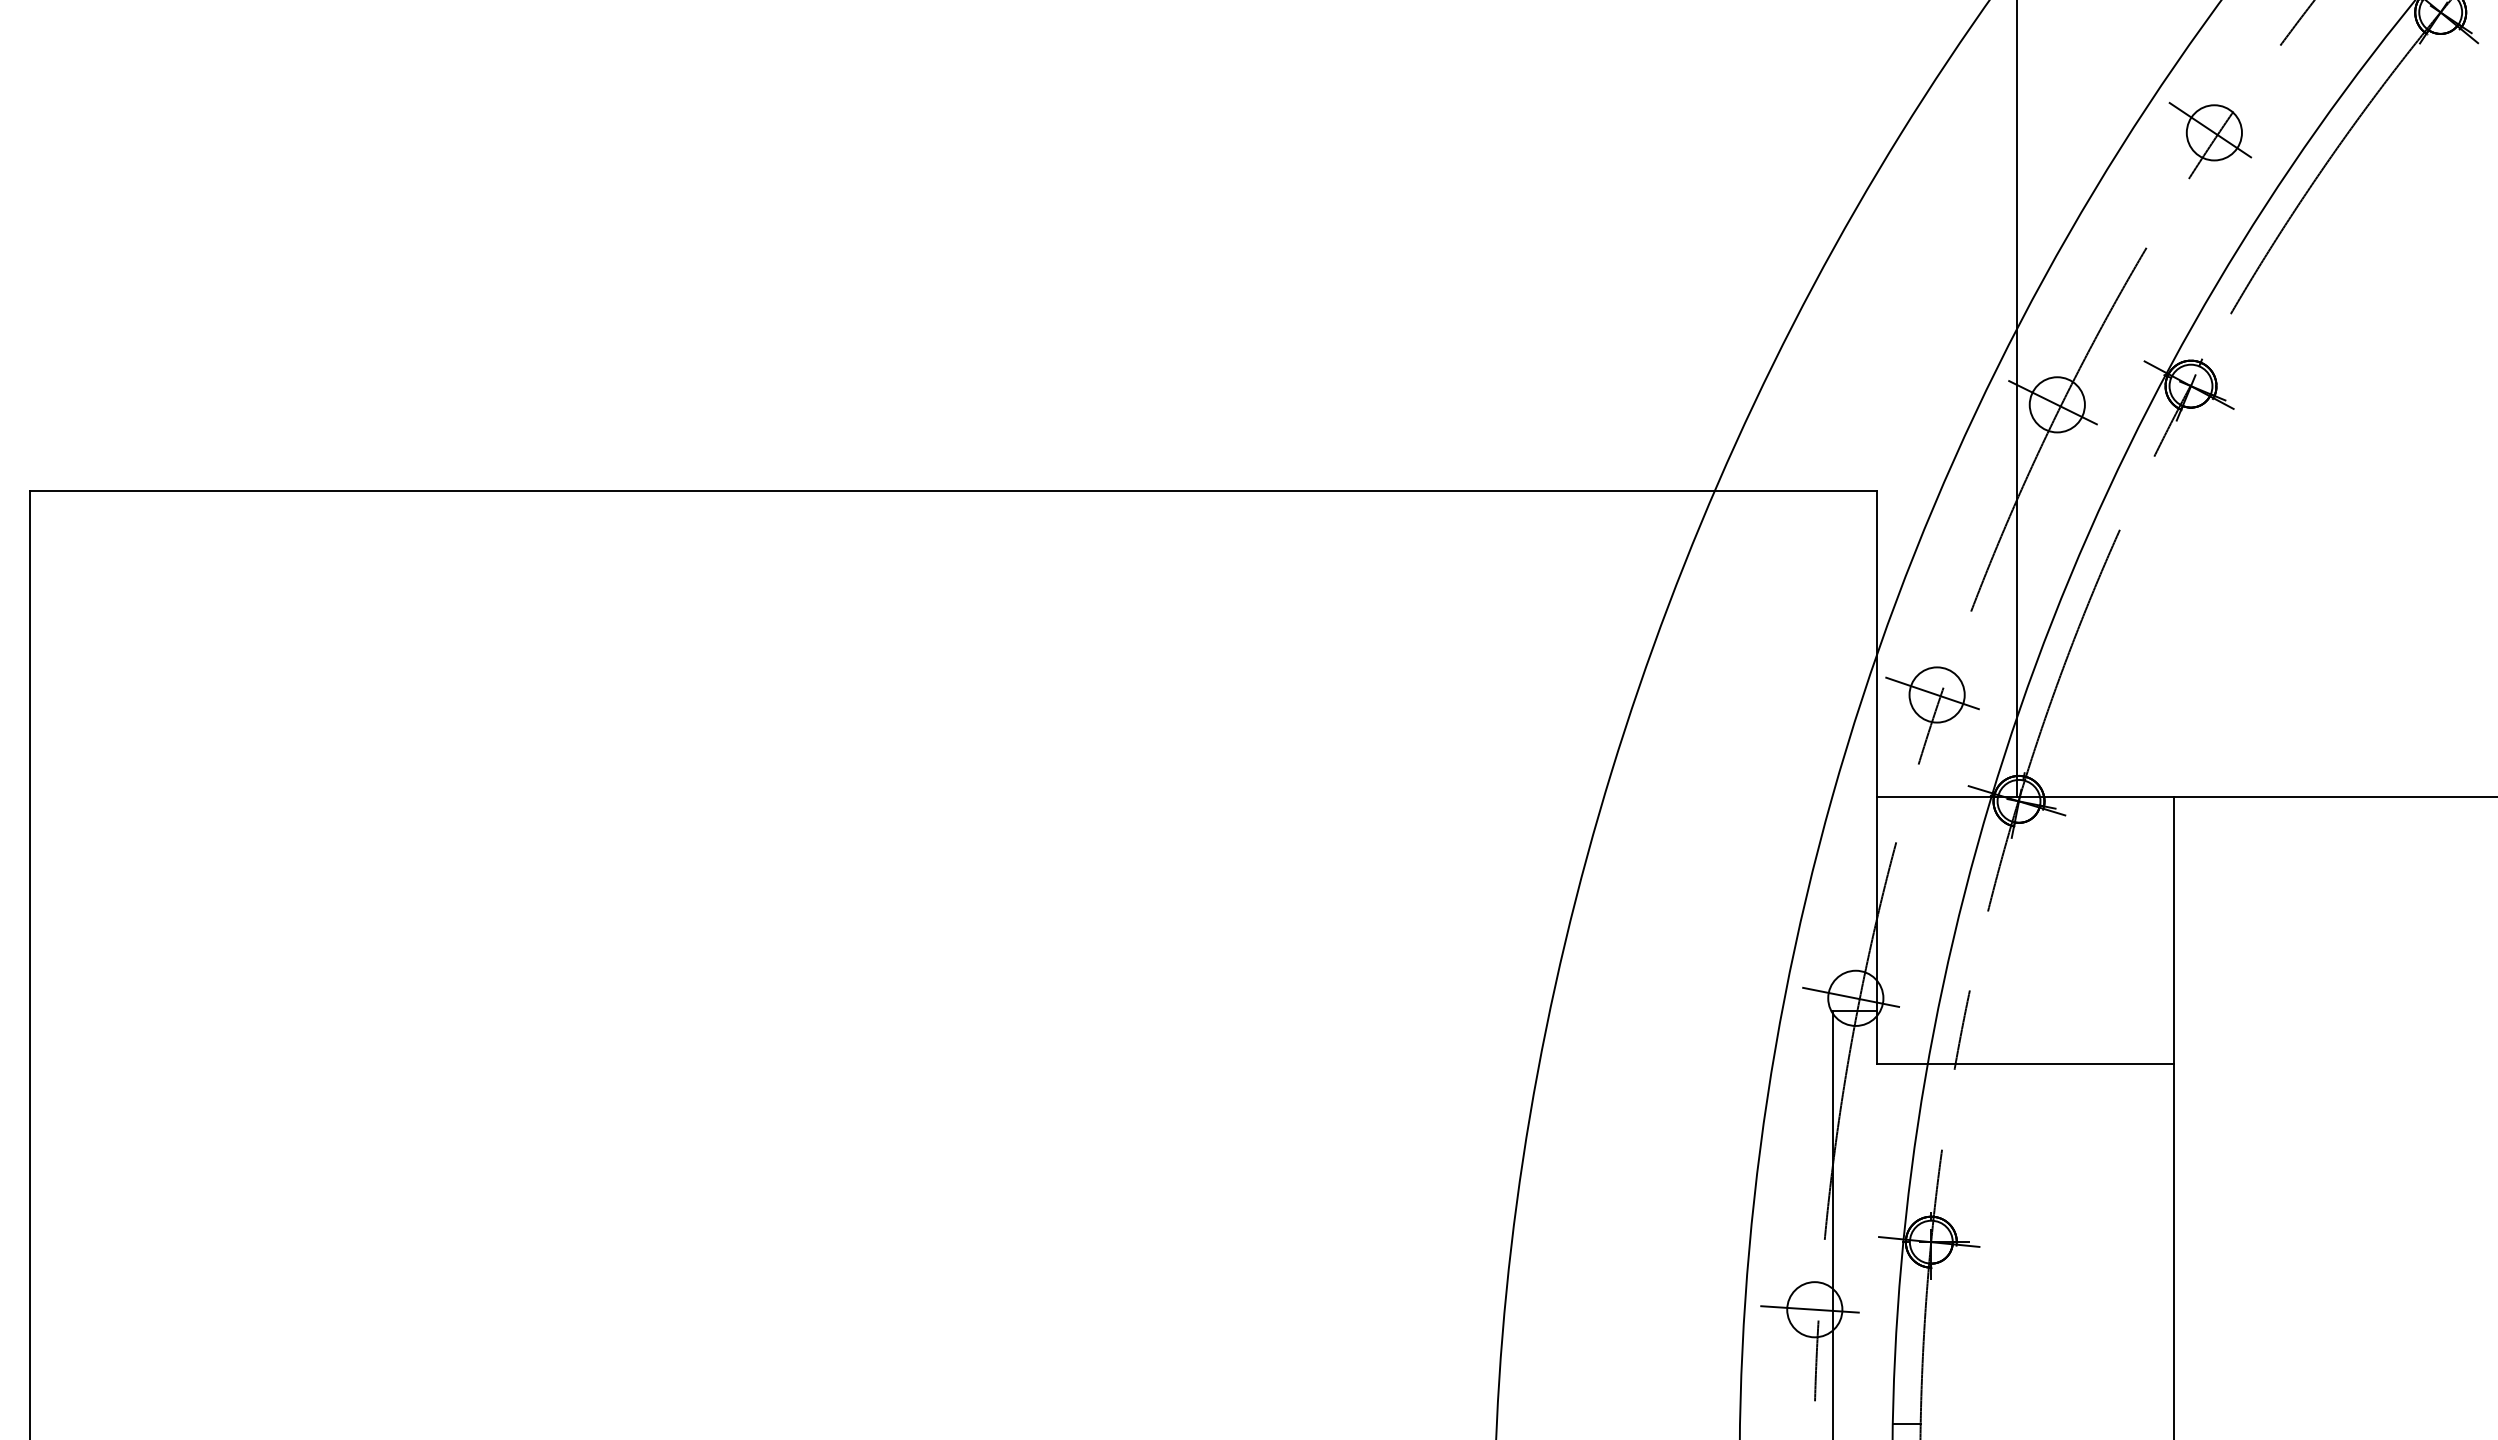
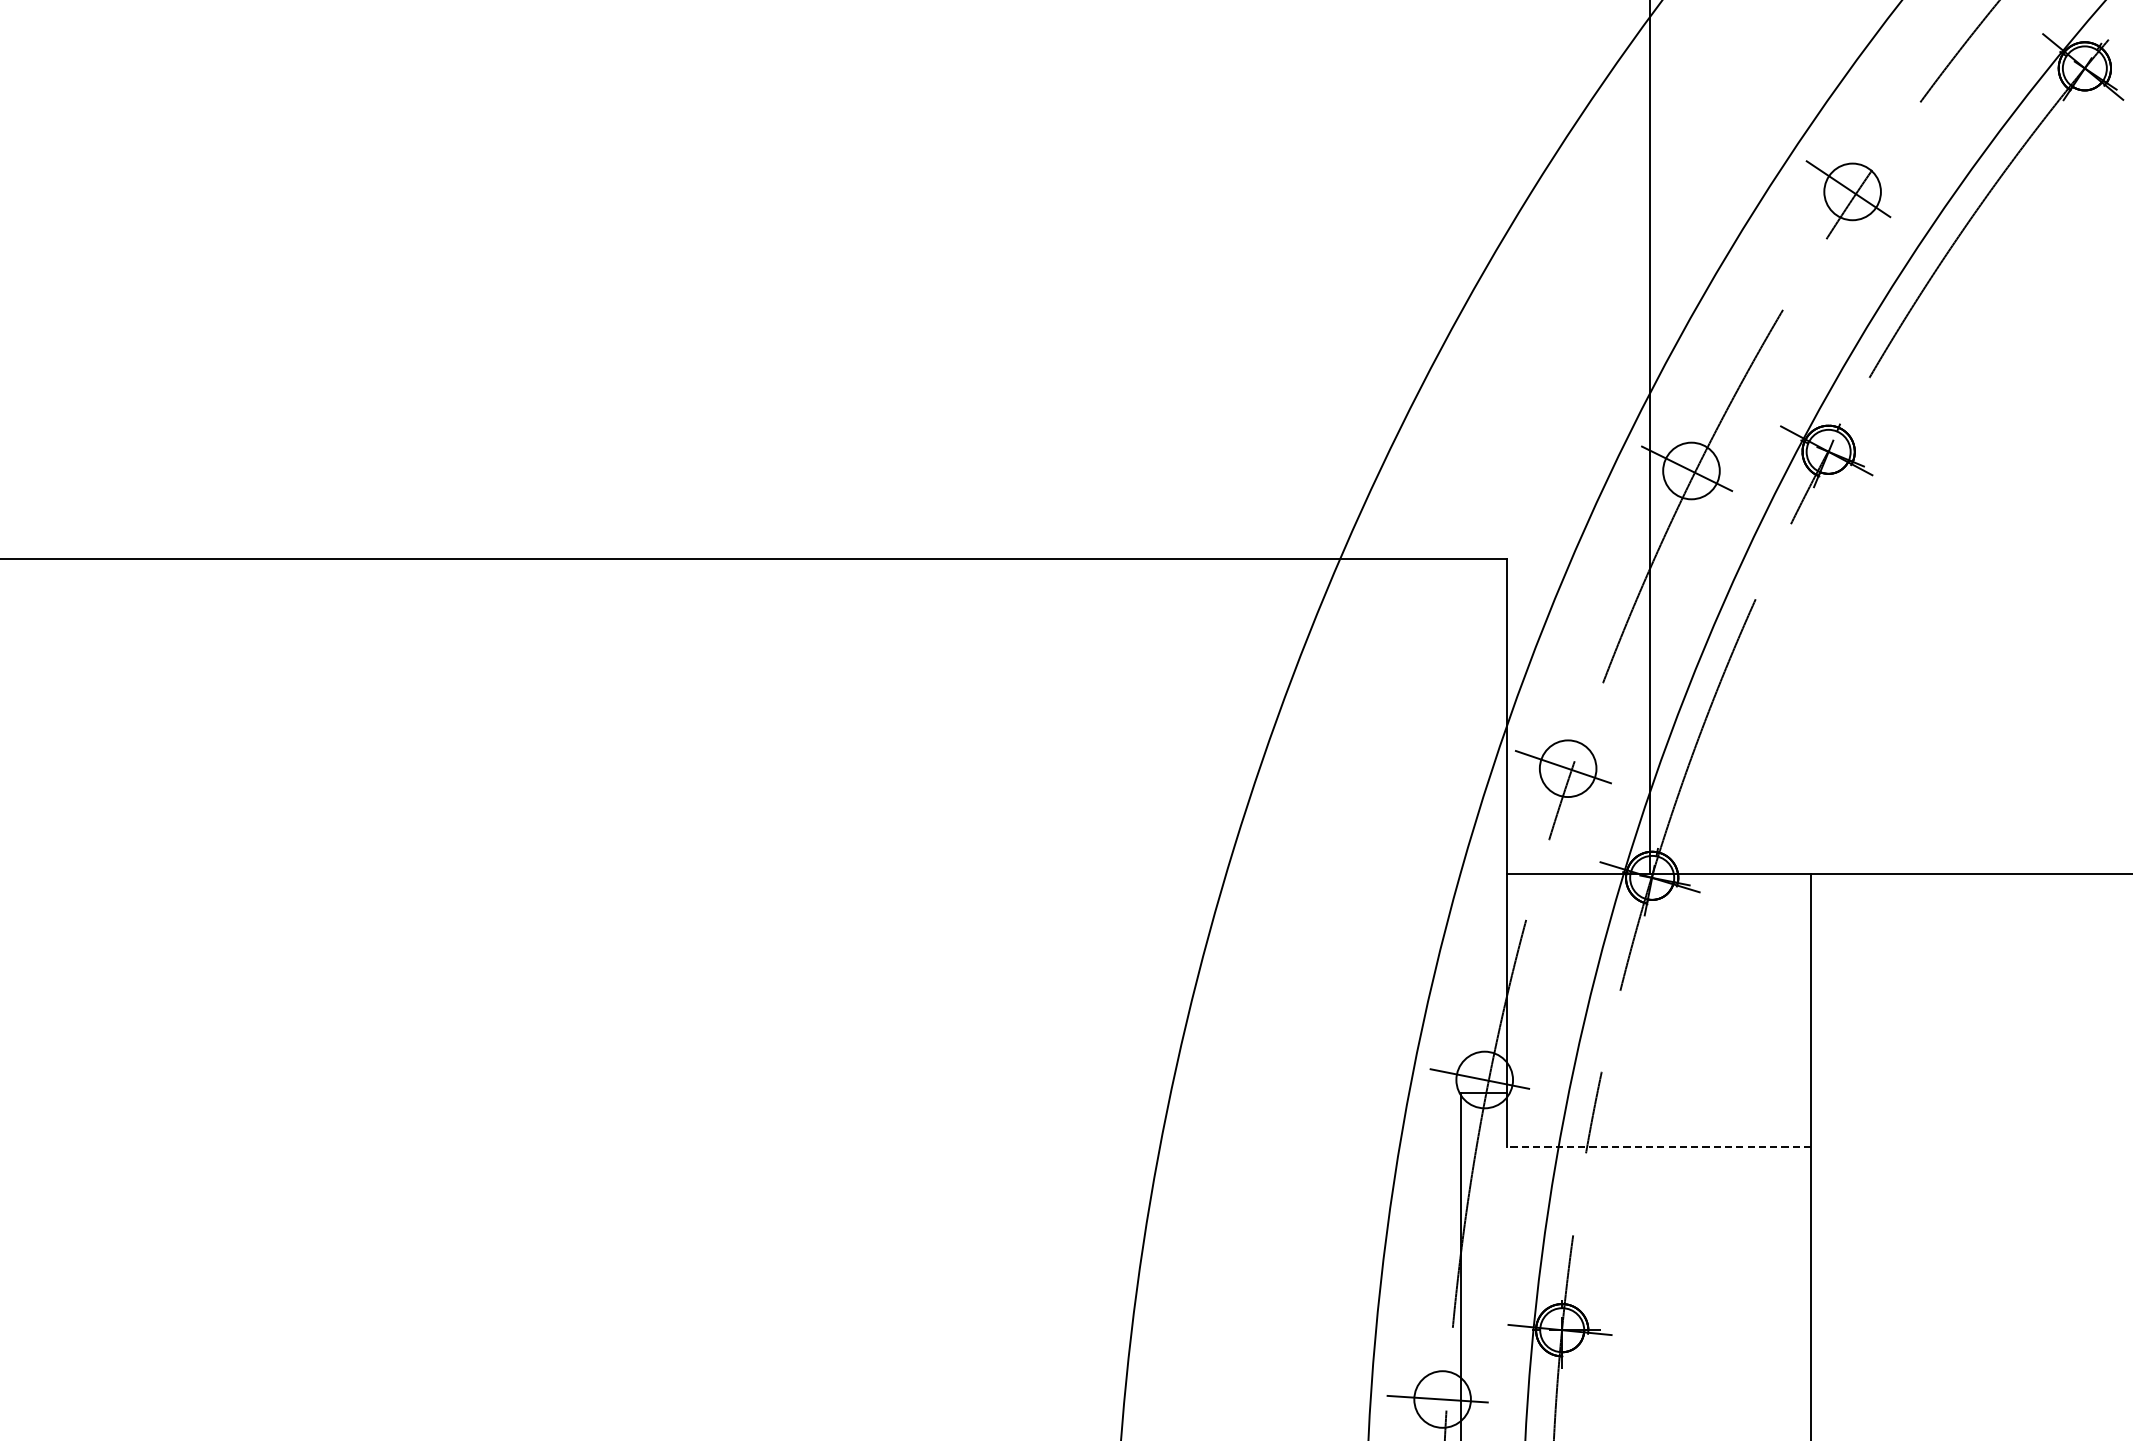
line: (2025, 1064) -> (1658, 1147), solid -> dashed

